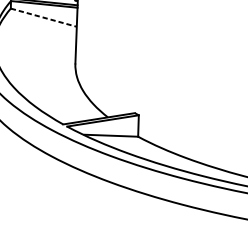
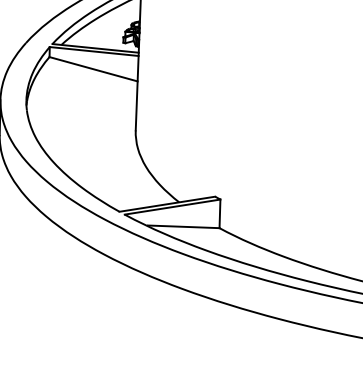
line: (43, 17) -> (93, 69), dashed -> solid

